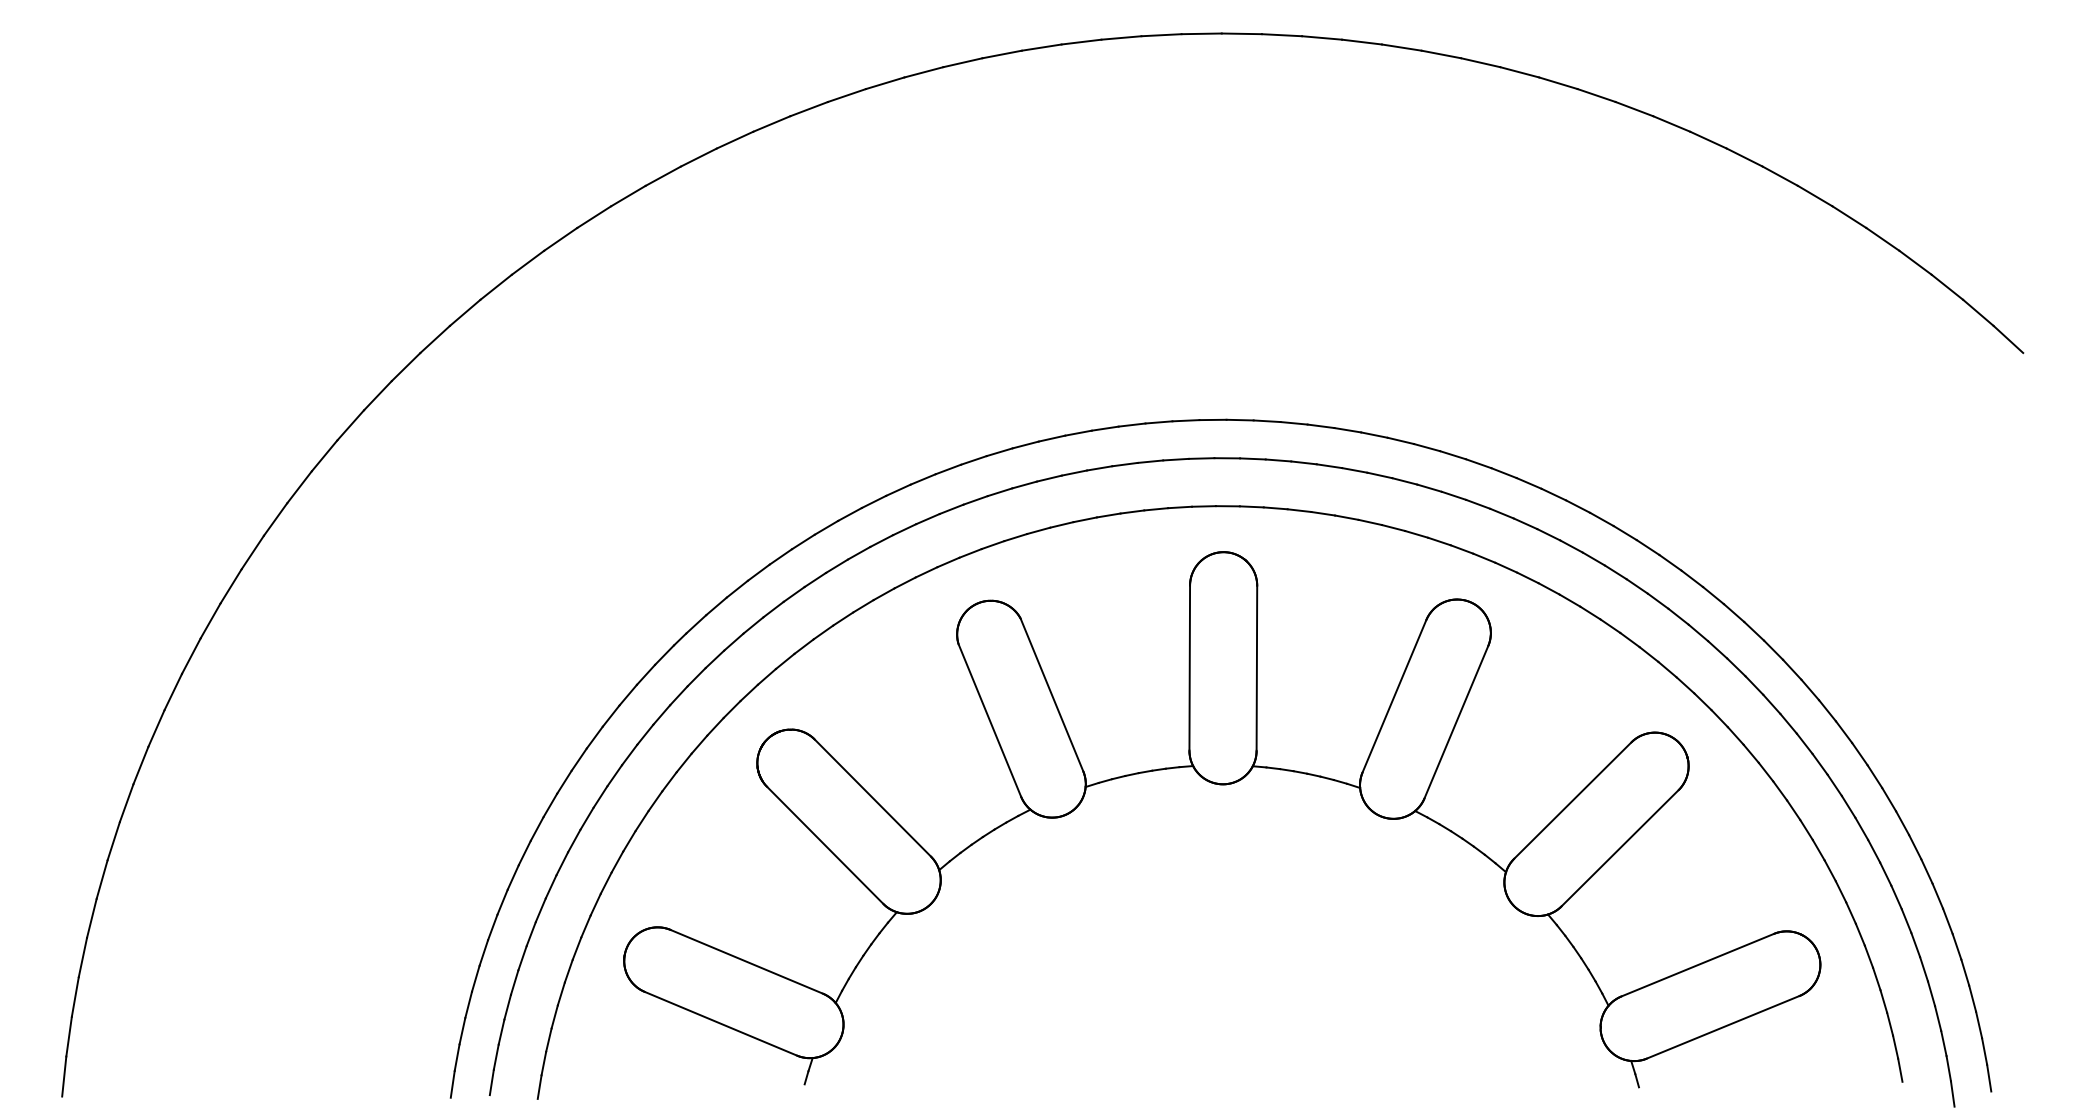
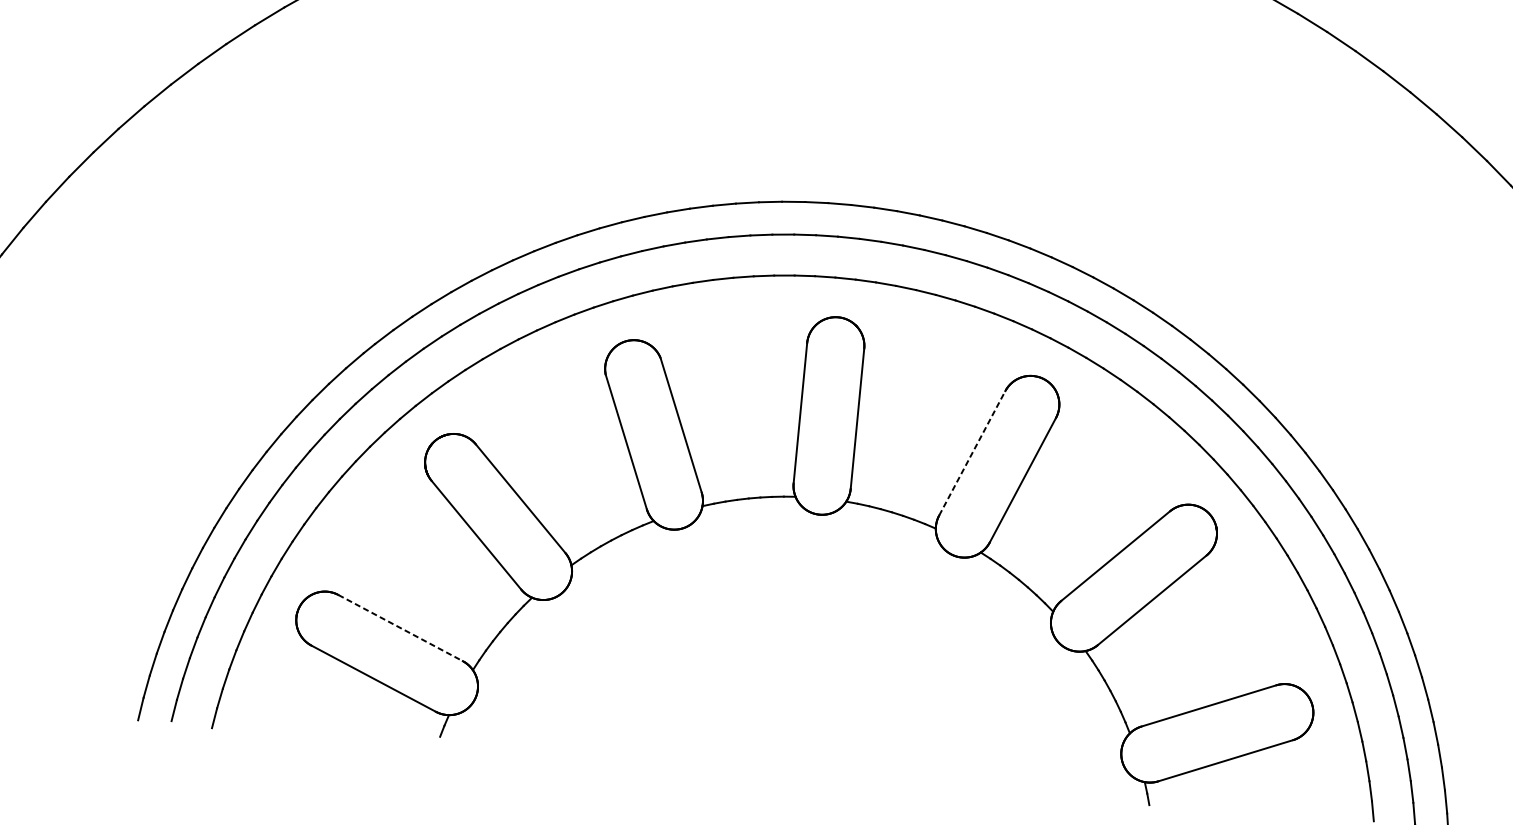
line: (1394, 695) -> (972, 452), solid -> dashed
line: (747, 962) -> (401, 628), solid -> dashed

